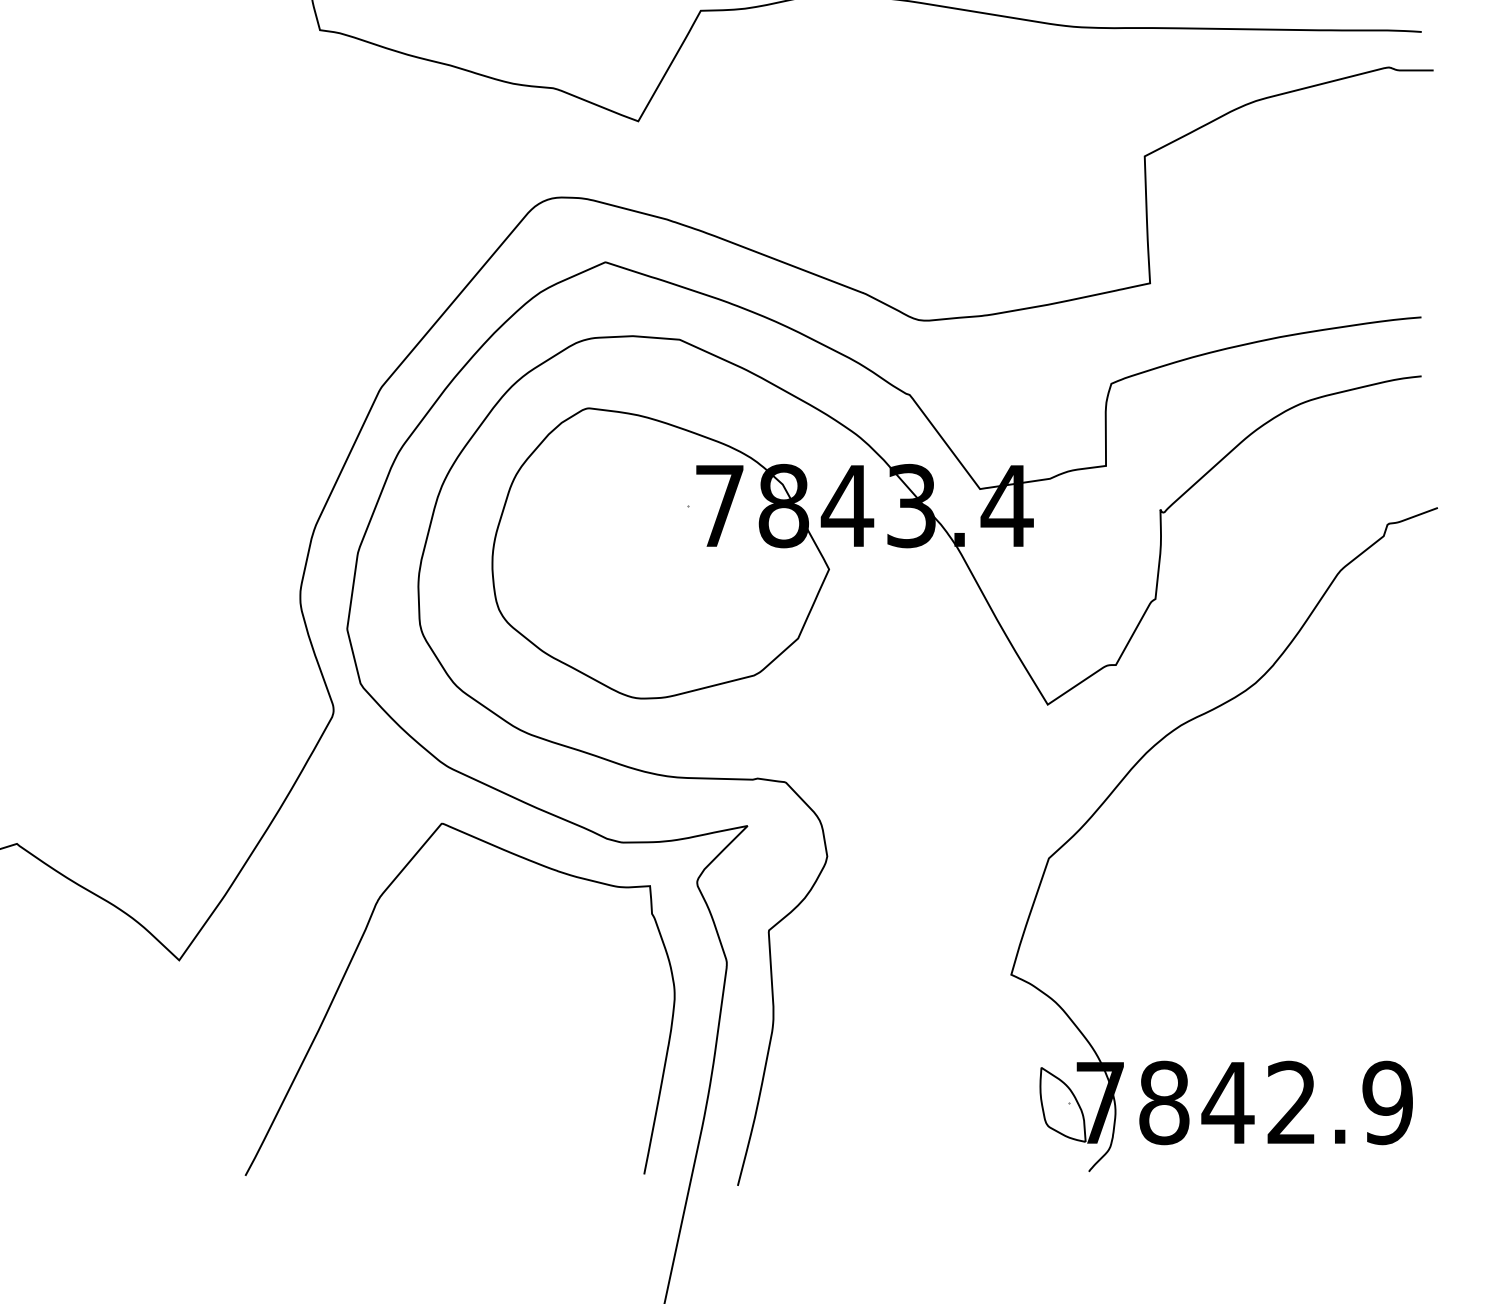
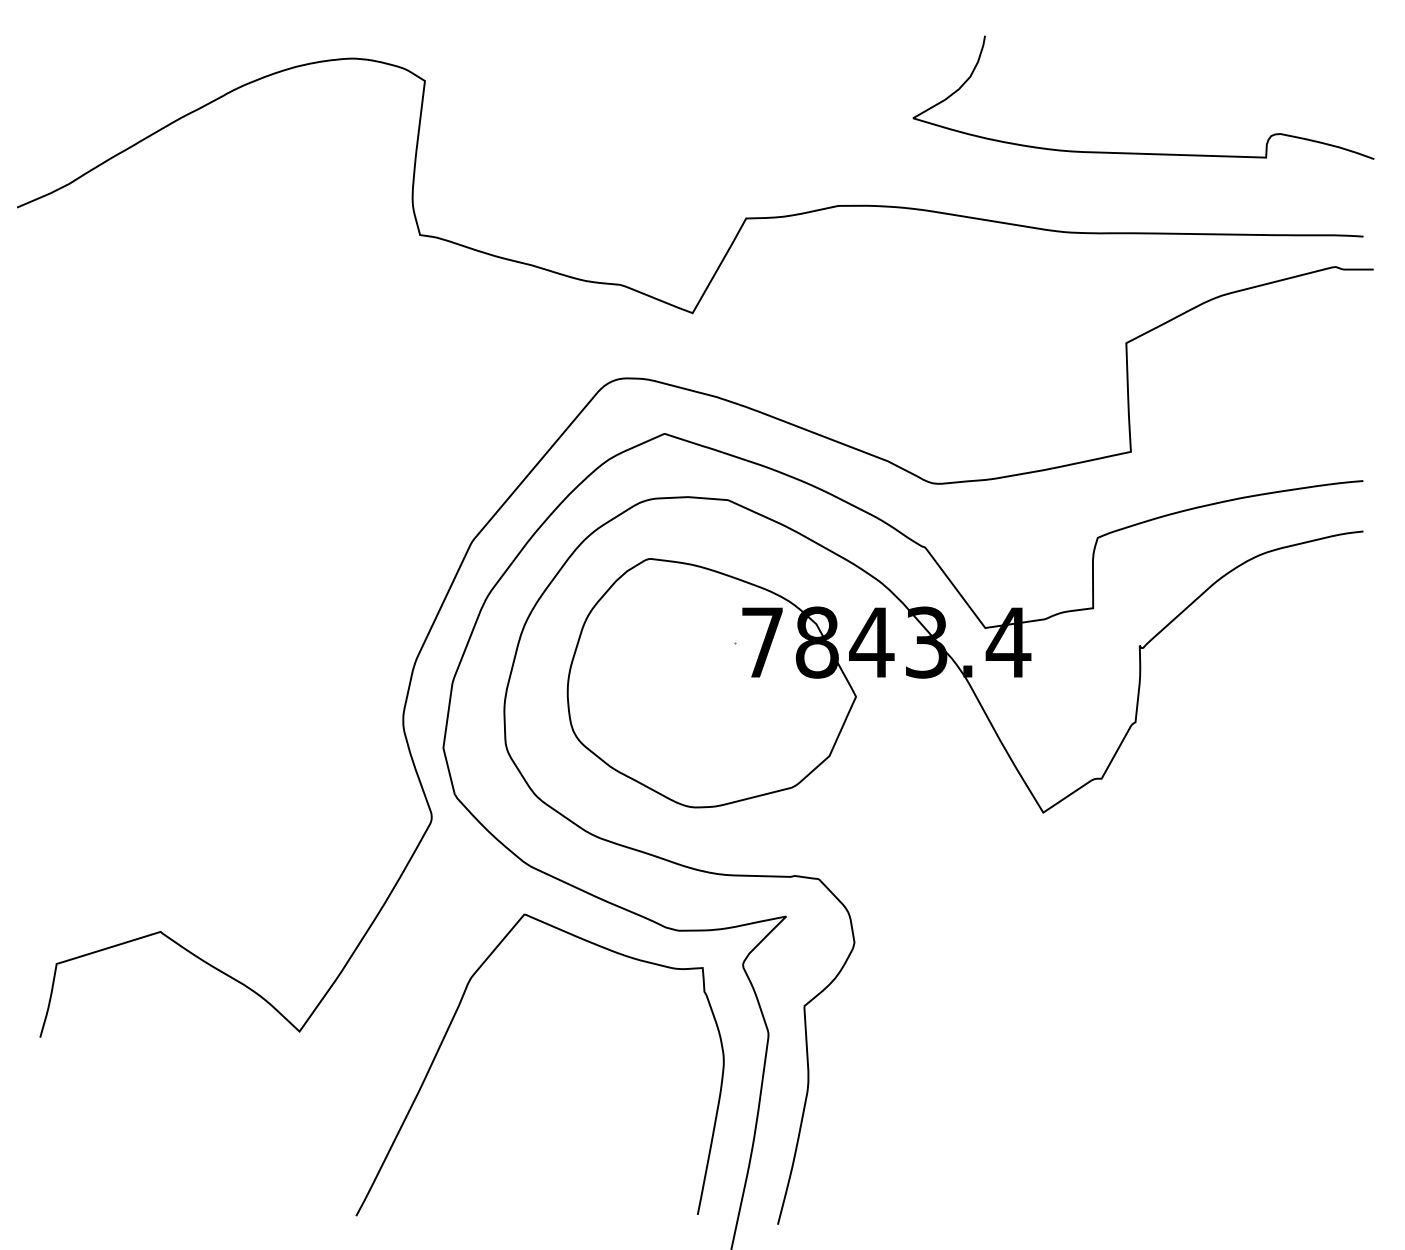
part: (1141, 760) -> (1123, 860), removed

